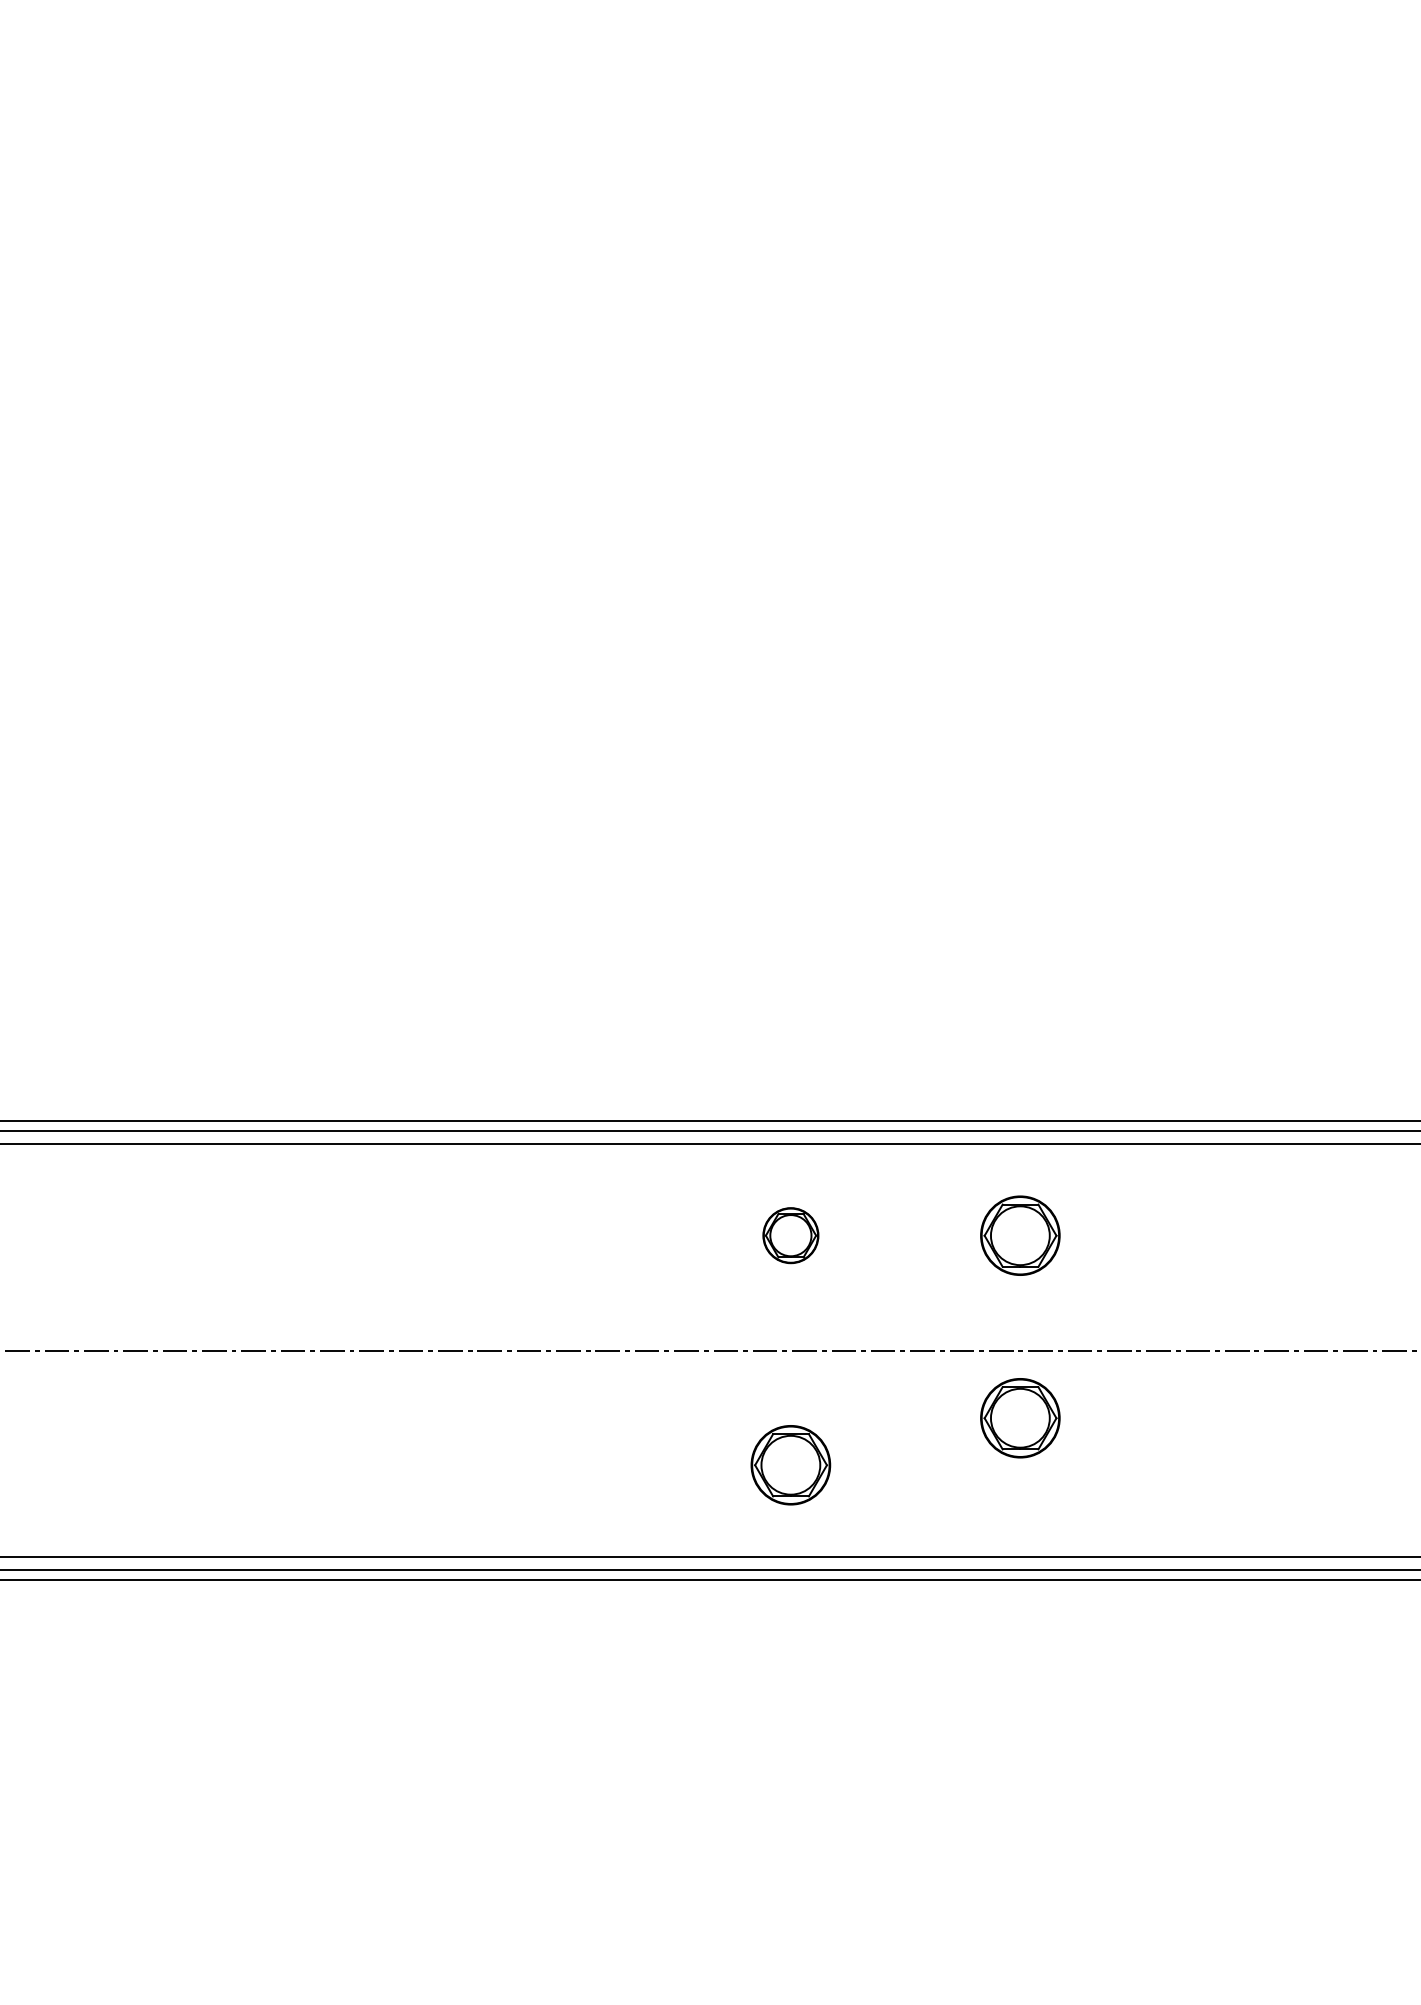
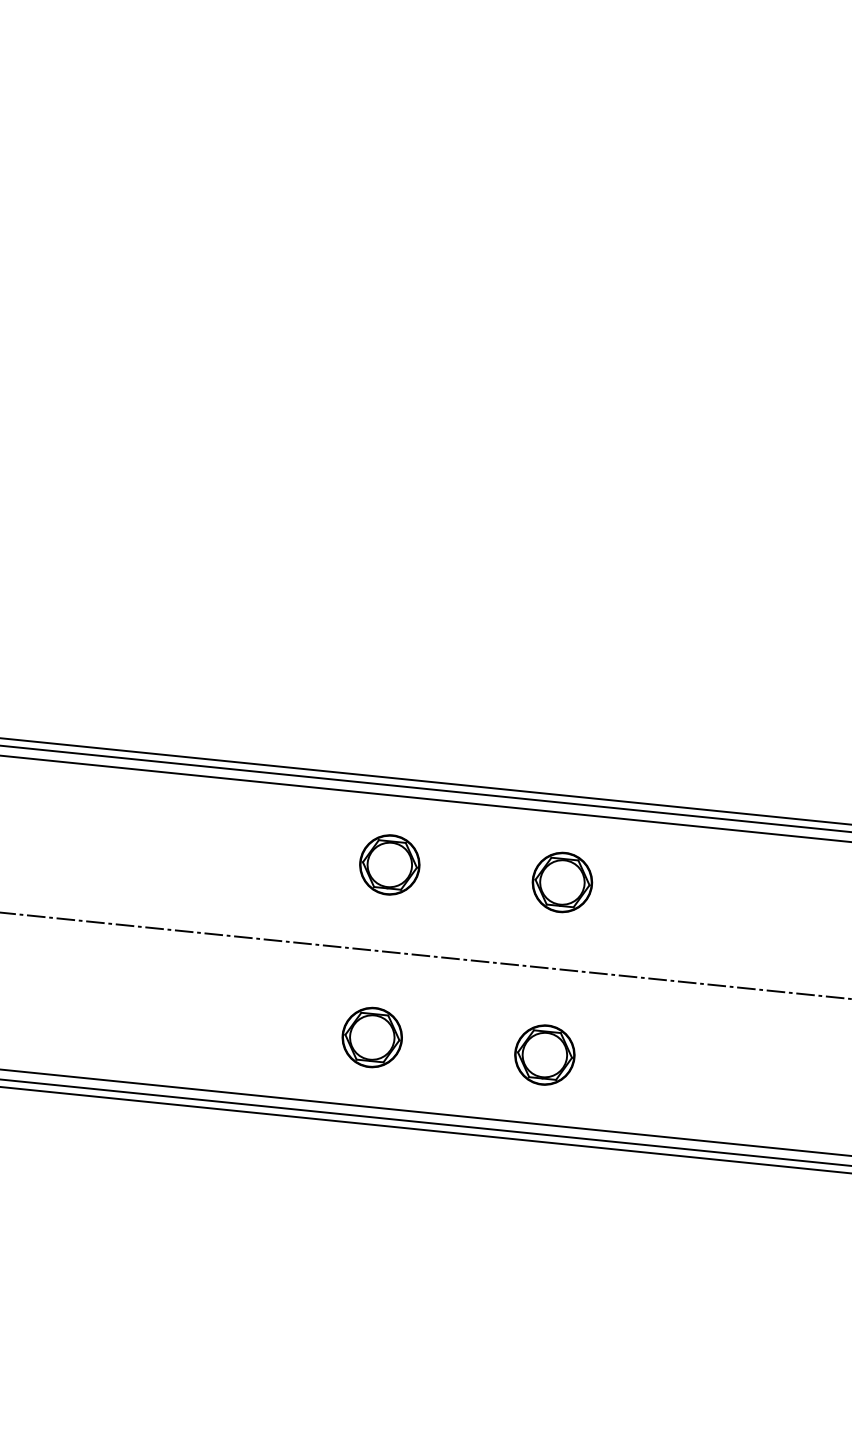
part: (790, 1235) -> (389, 864), size x1.43
part: (1020, 1418) -> (544, 1055), moved

